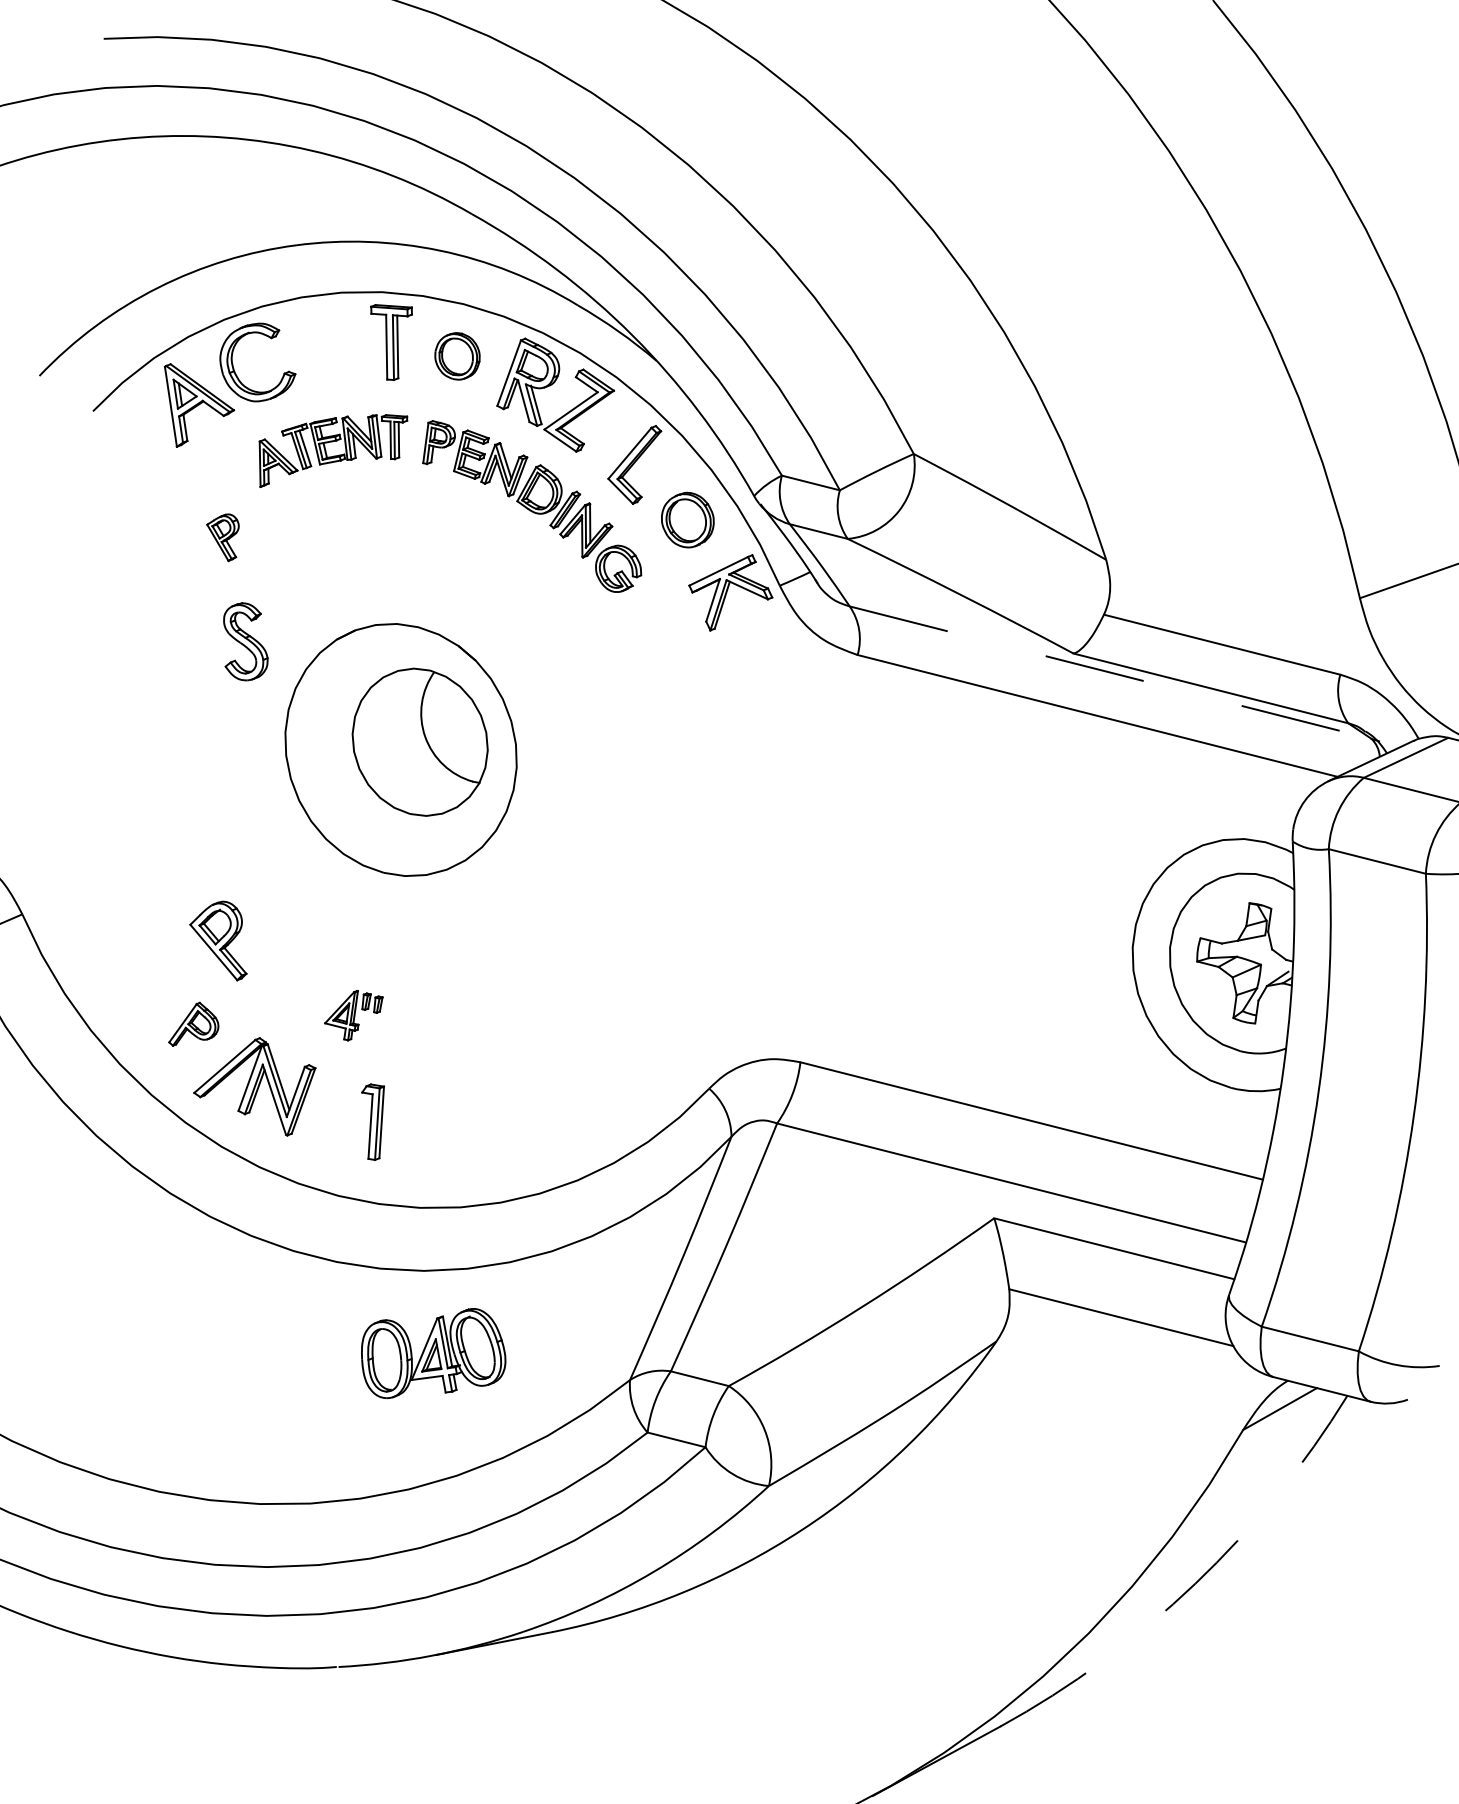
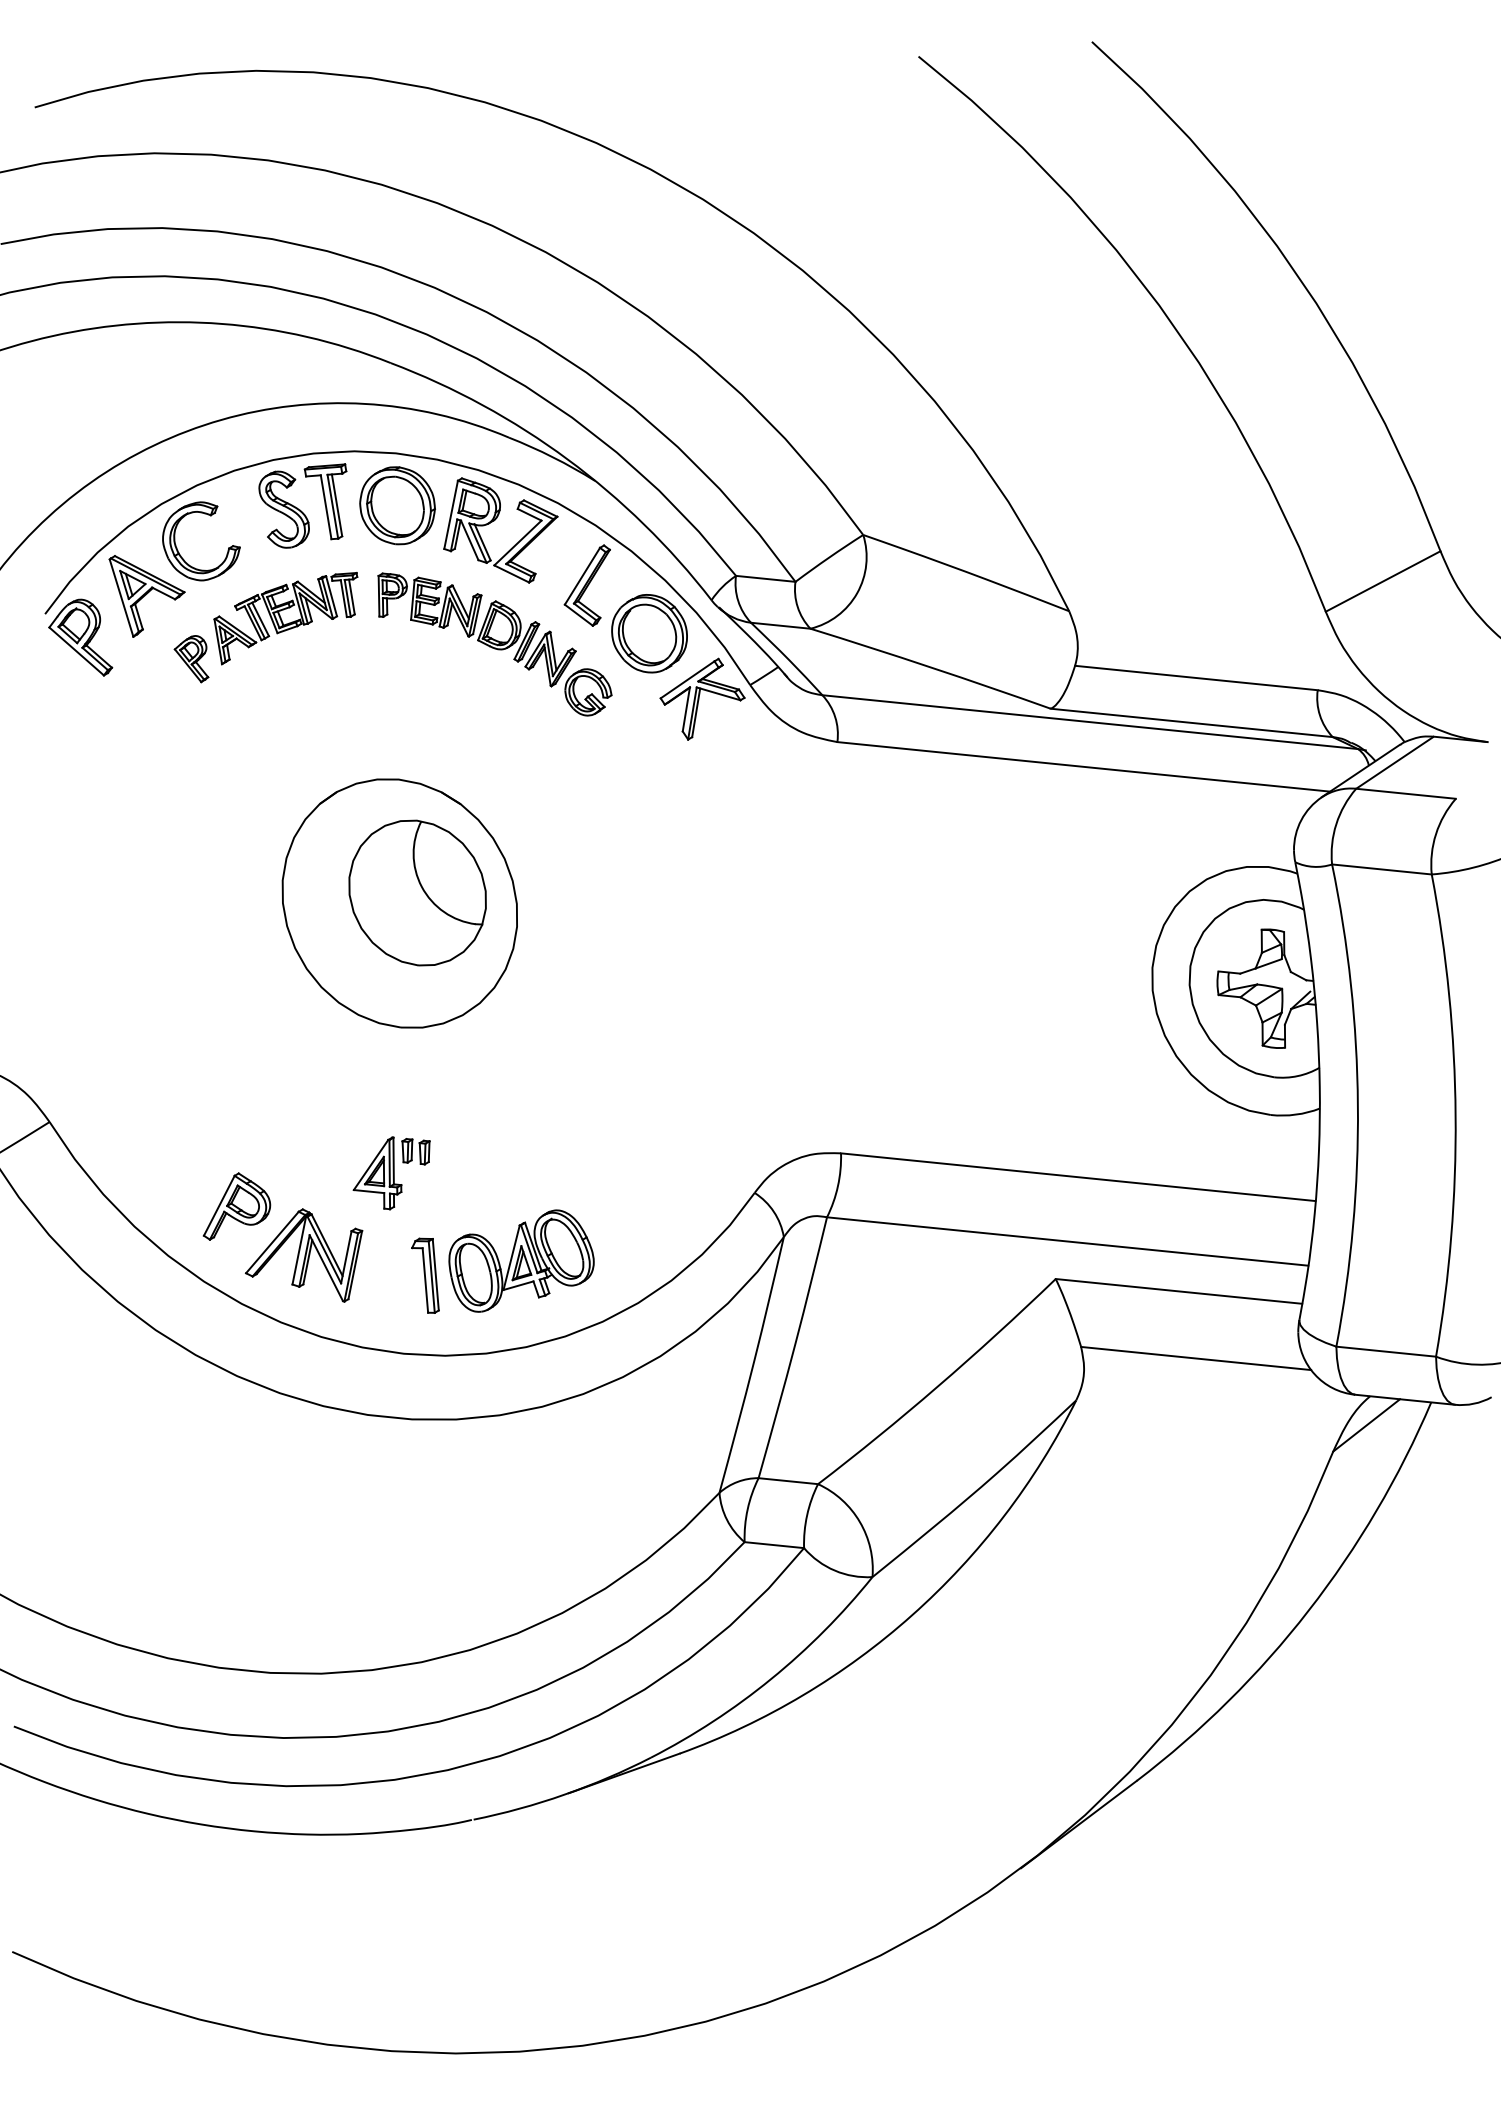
part: (457, 355) -> (397, 505), size x1.67
part: (687, 519) -> (649, 633), size x1.43
part: (222, 537) -> (191, 659), moved
part: (244, 641) -> (283, 509), moved
line: (1110, 673) -> (1090, 722), dashed -> solid
part: (219, 939) -> (80, 637), moved
part: (352, 1015) -> (391, 1173), size x1.43
part: (194, 1025) -> (236, 1206), size x1.43
part: (433, 1353) -> (521, 1260), moved
arc: (1195, 1583) -> (1308, 1610), dashed -> solid

